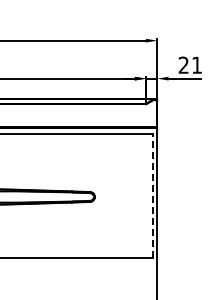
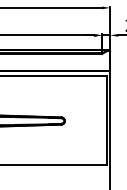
line: (152, 196) -> (106, 120), dashed -> solid

